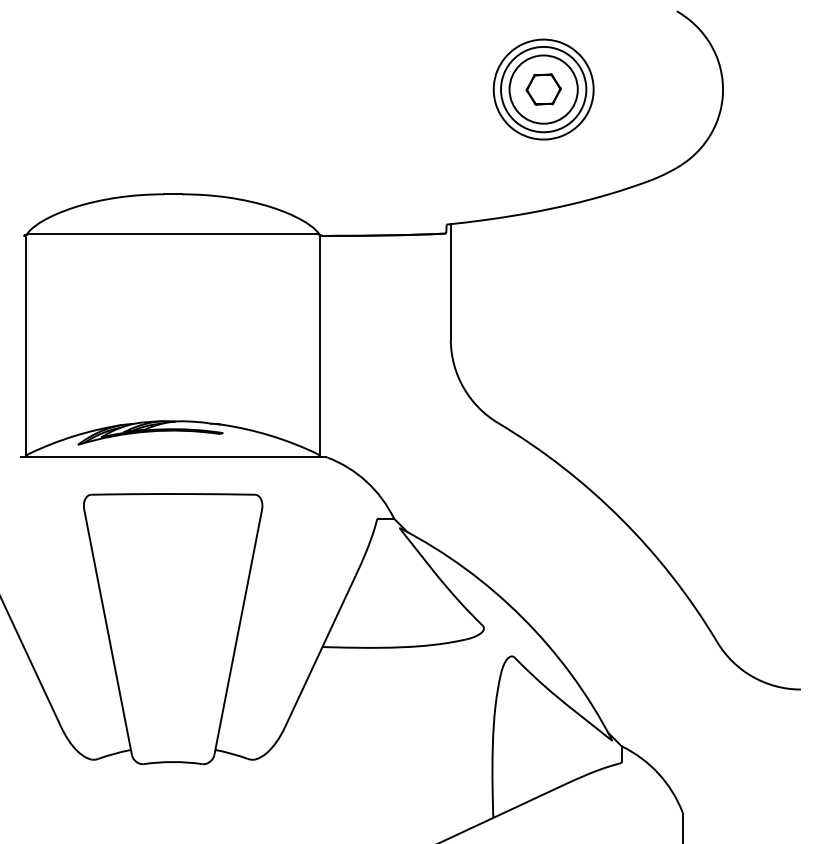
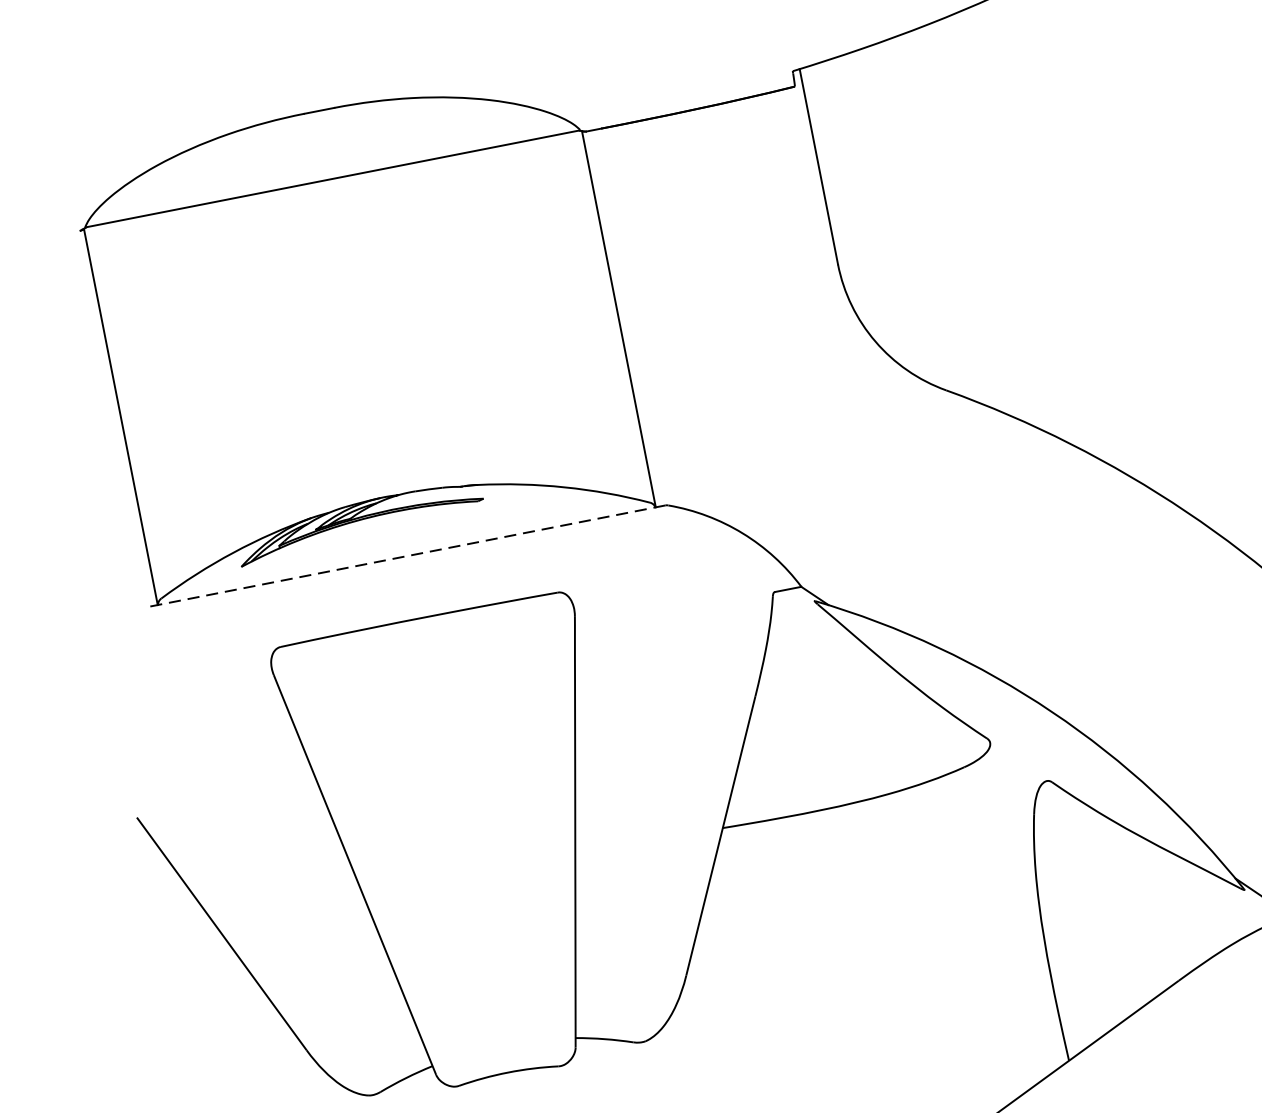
line: (173, 457) -> (407, 556), solid -> dashed

